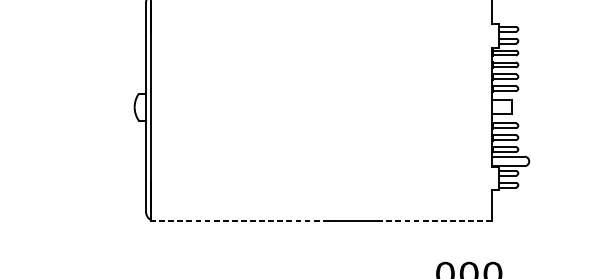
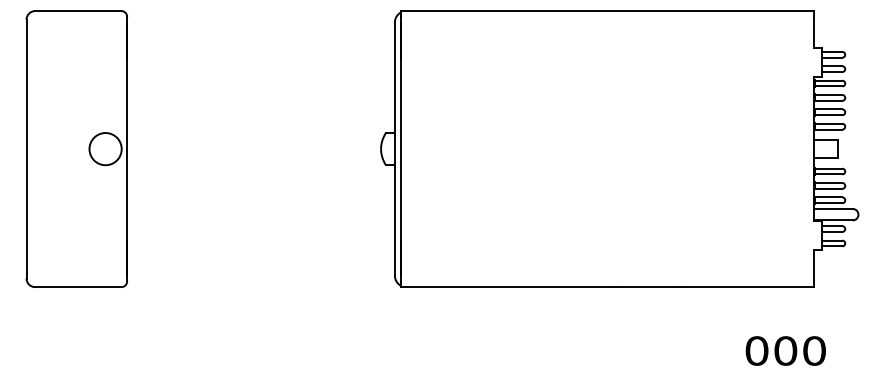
line: (239, 221) -> (508, 287), dashed -> solid
line: (436, 221) -> (746, 287), dashed -> solid

